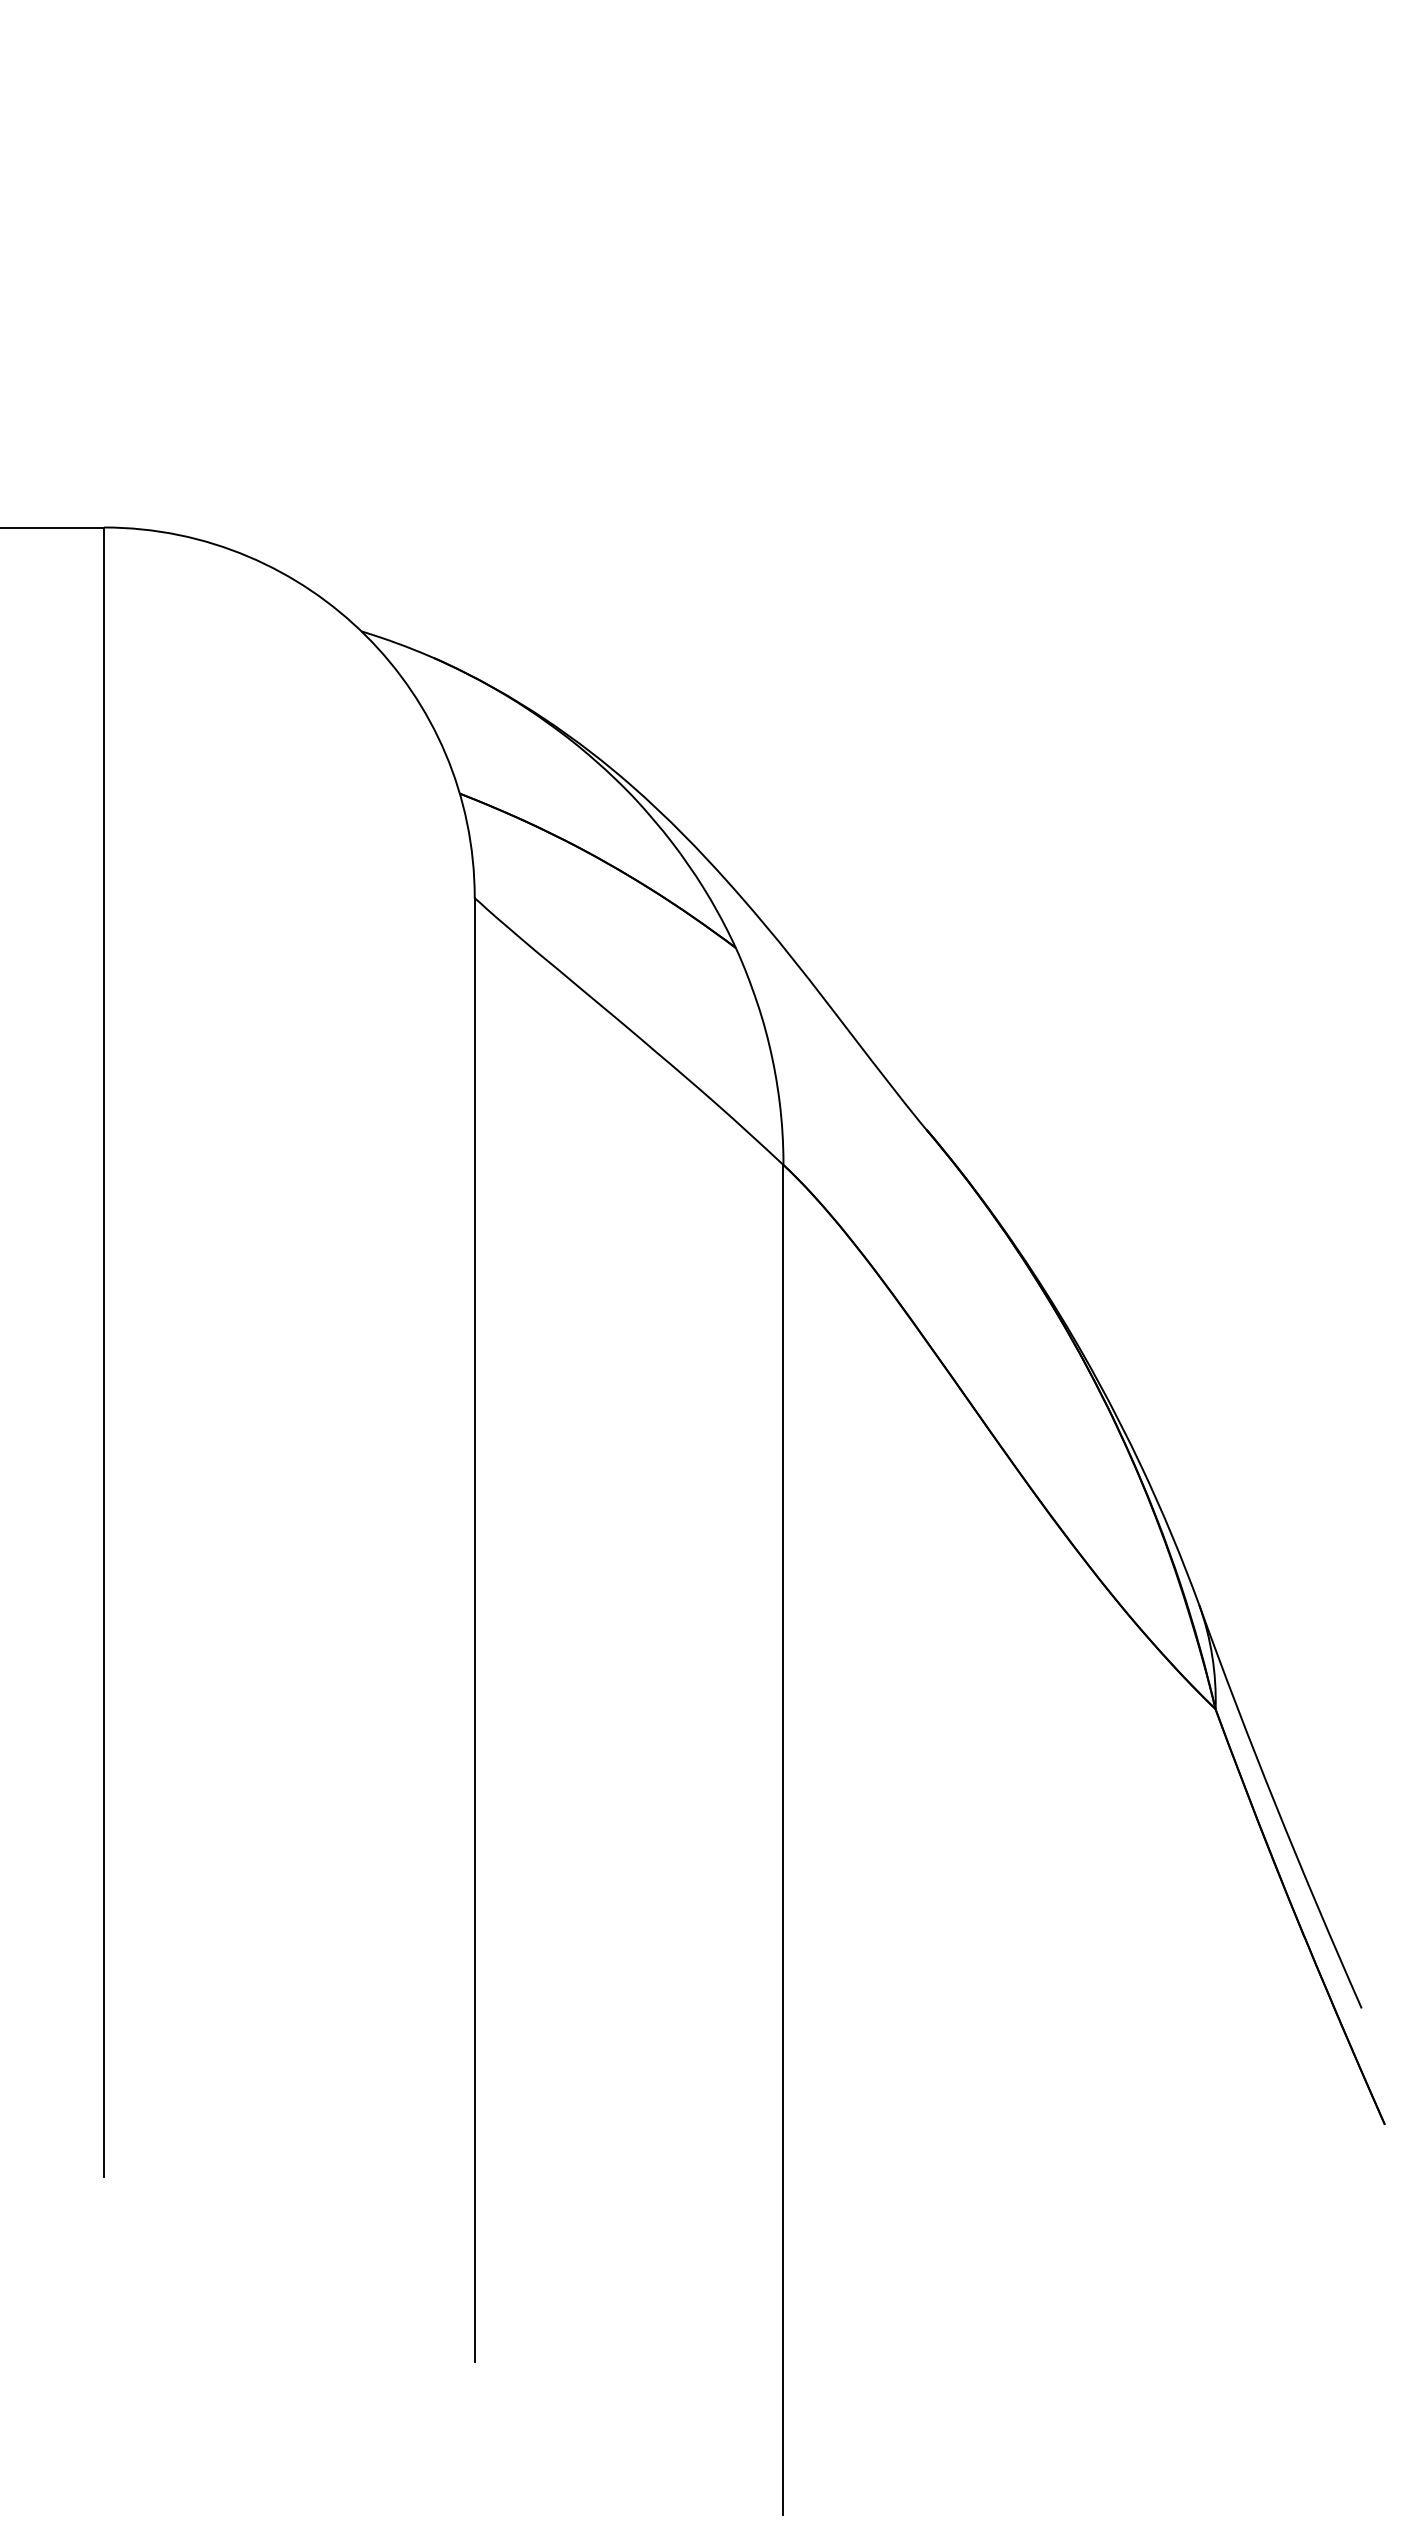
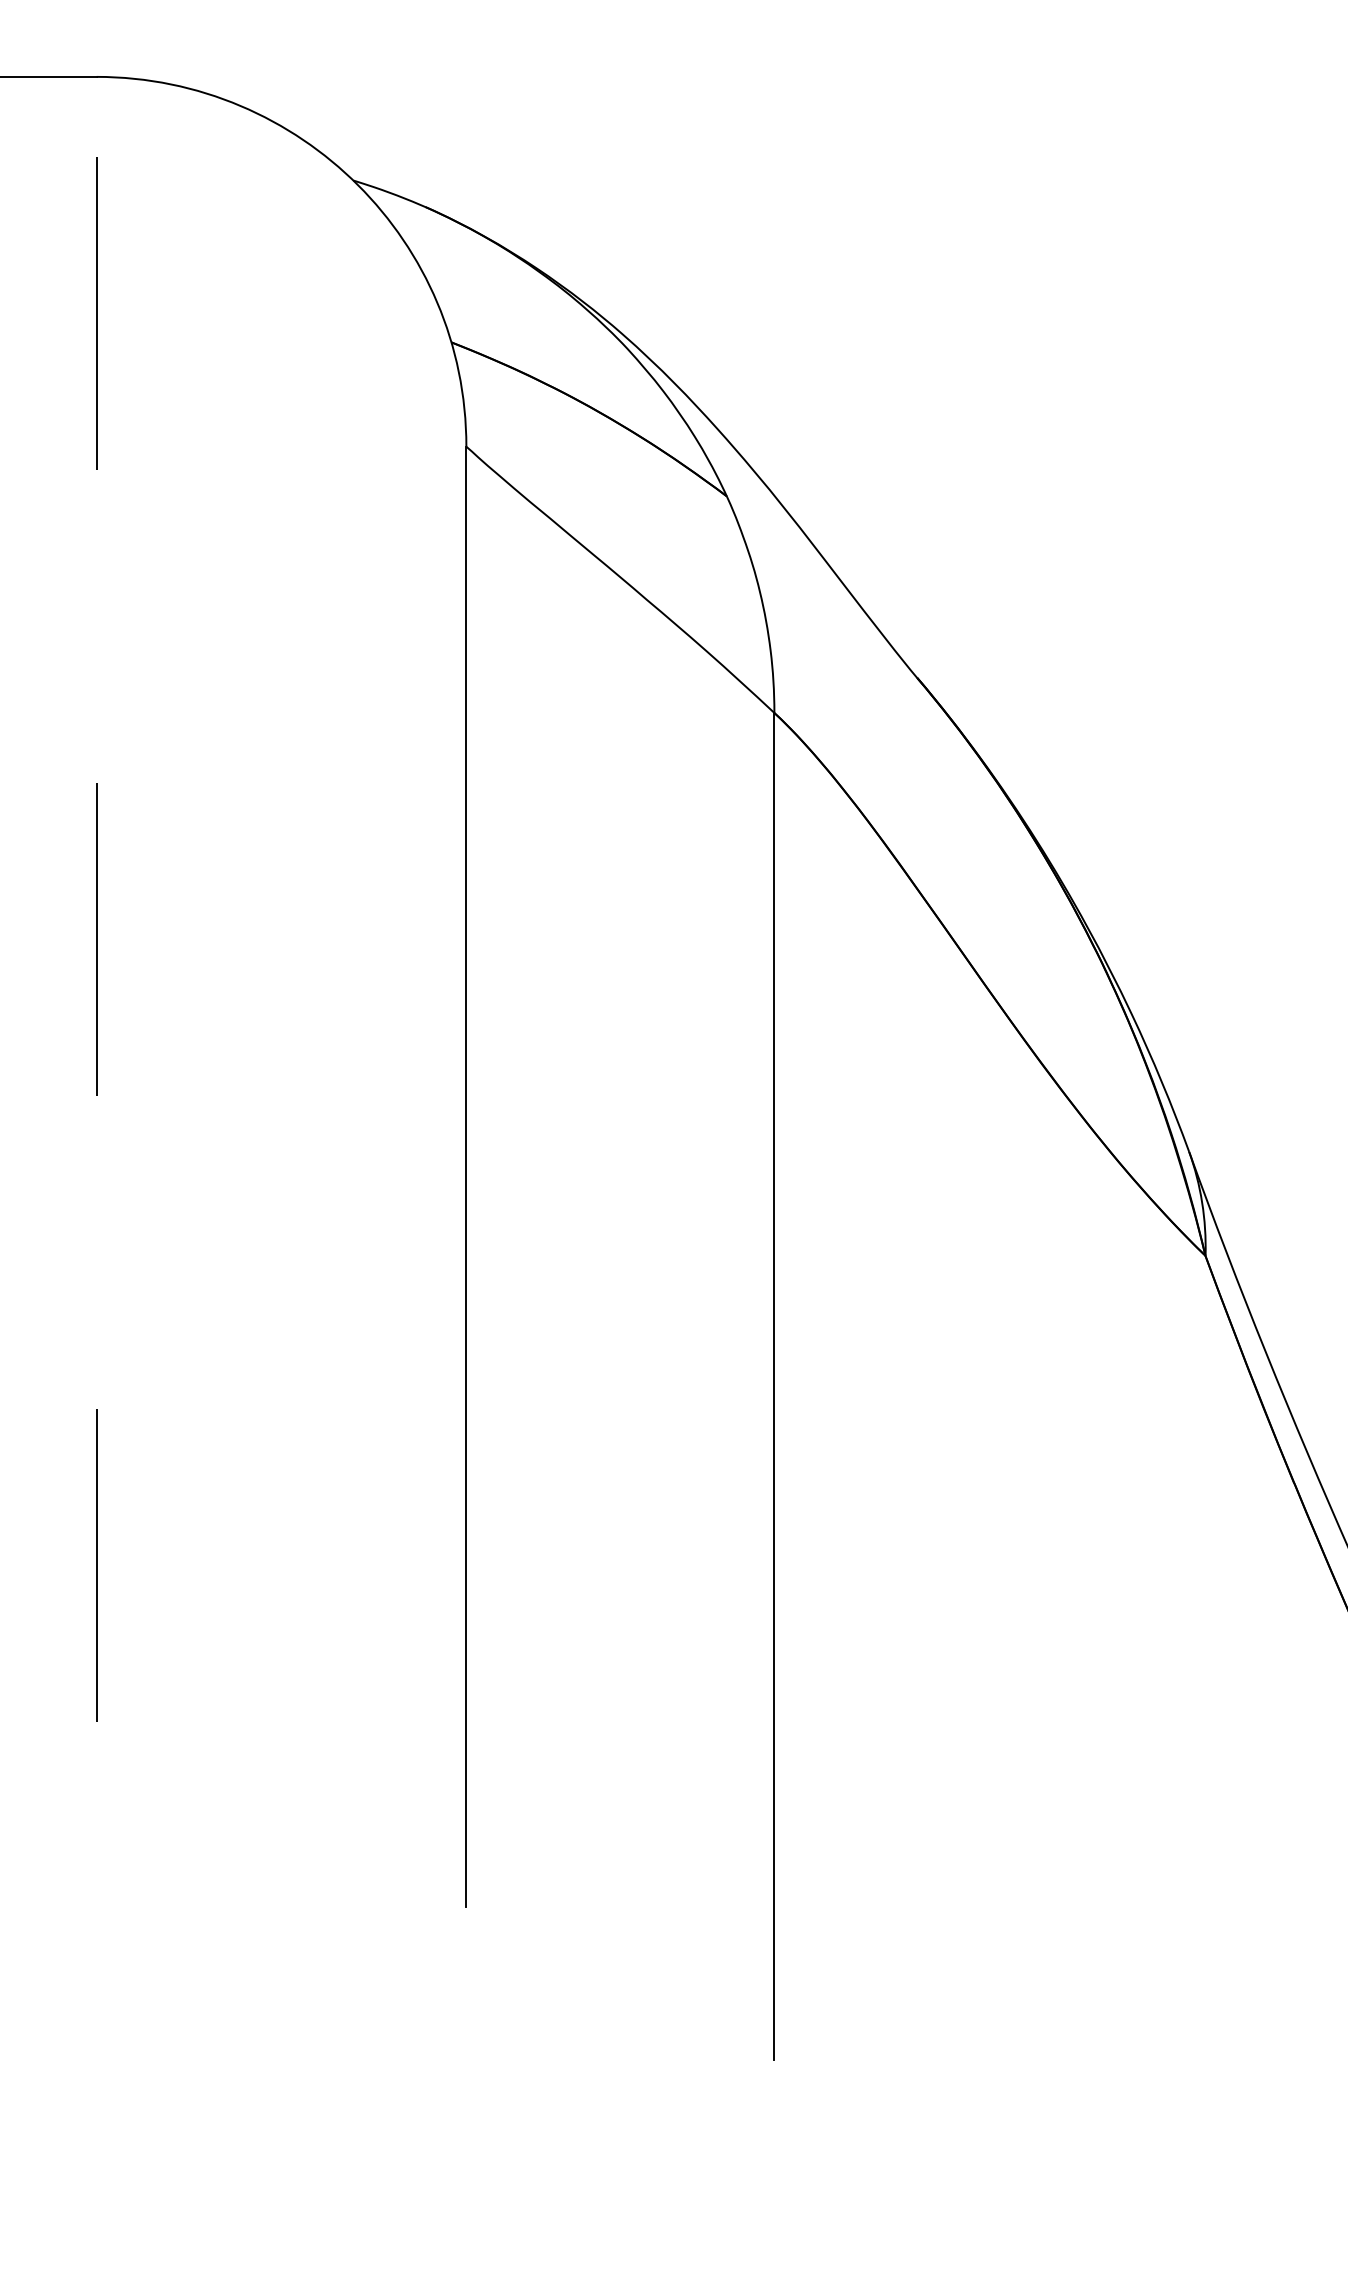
line: (104, 1352) -> (96, 900), solid -> dashed

